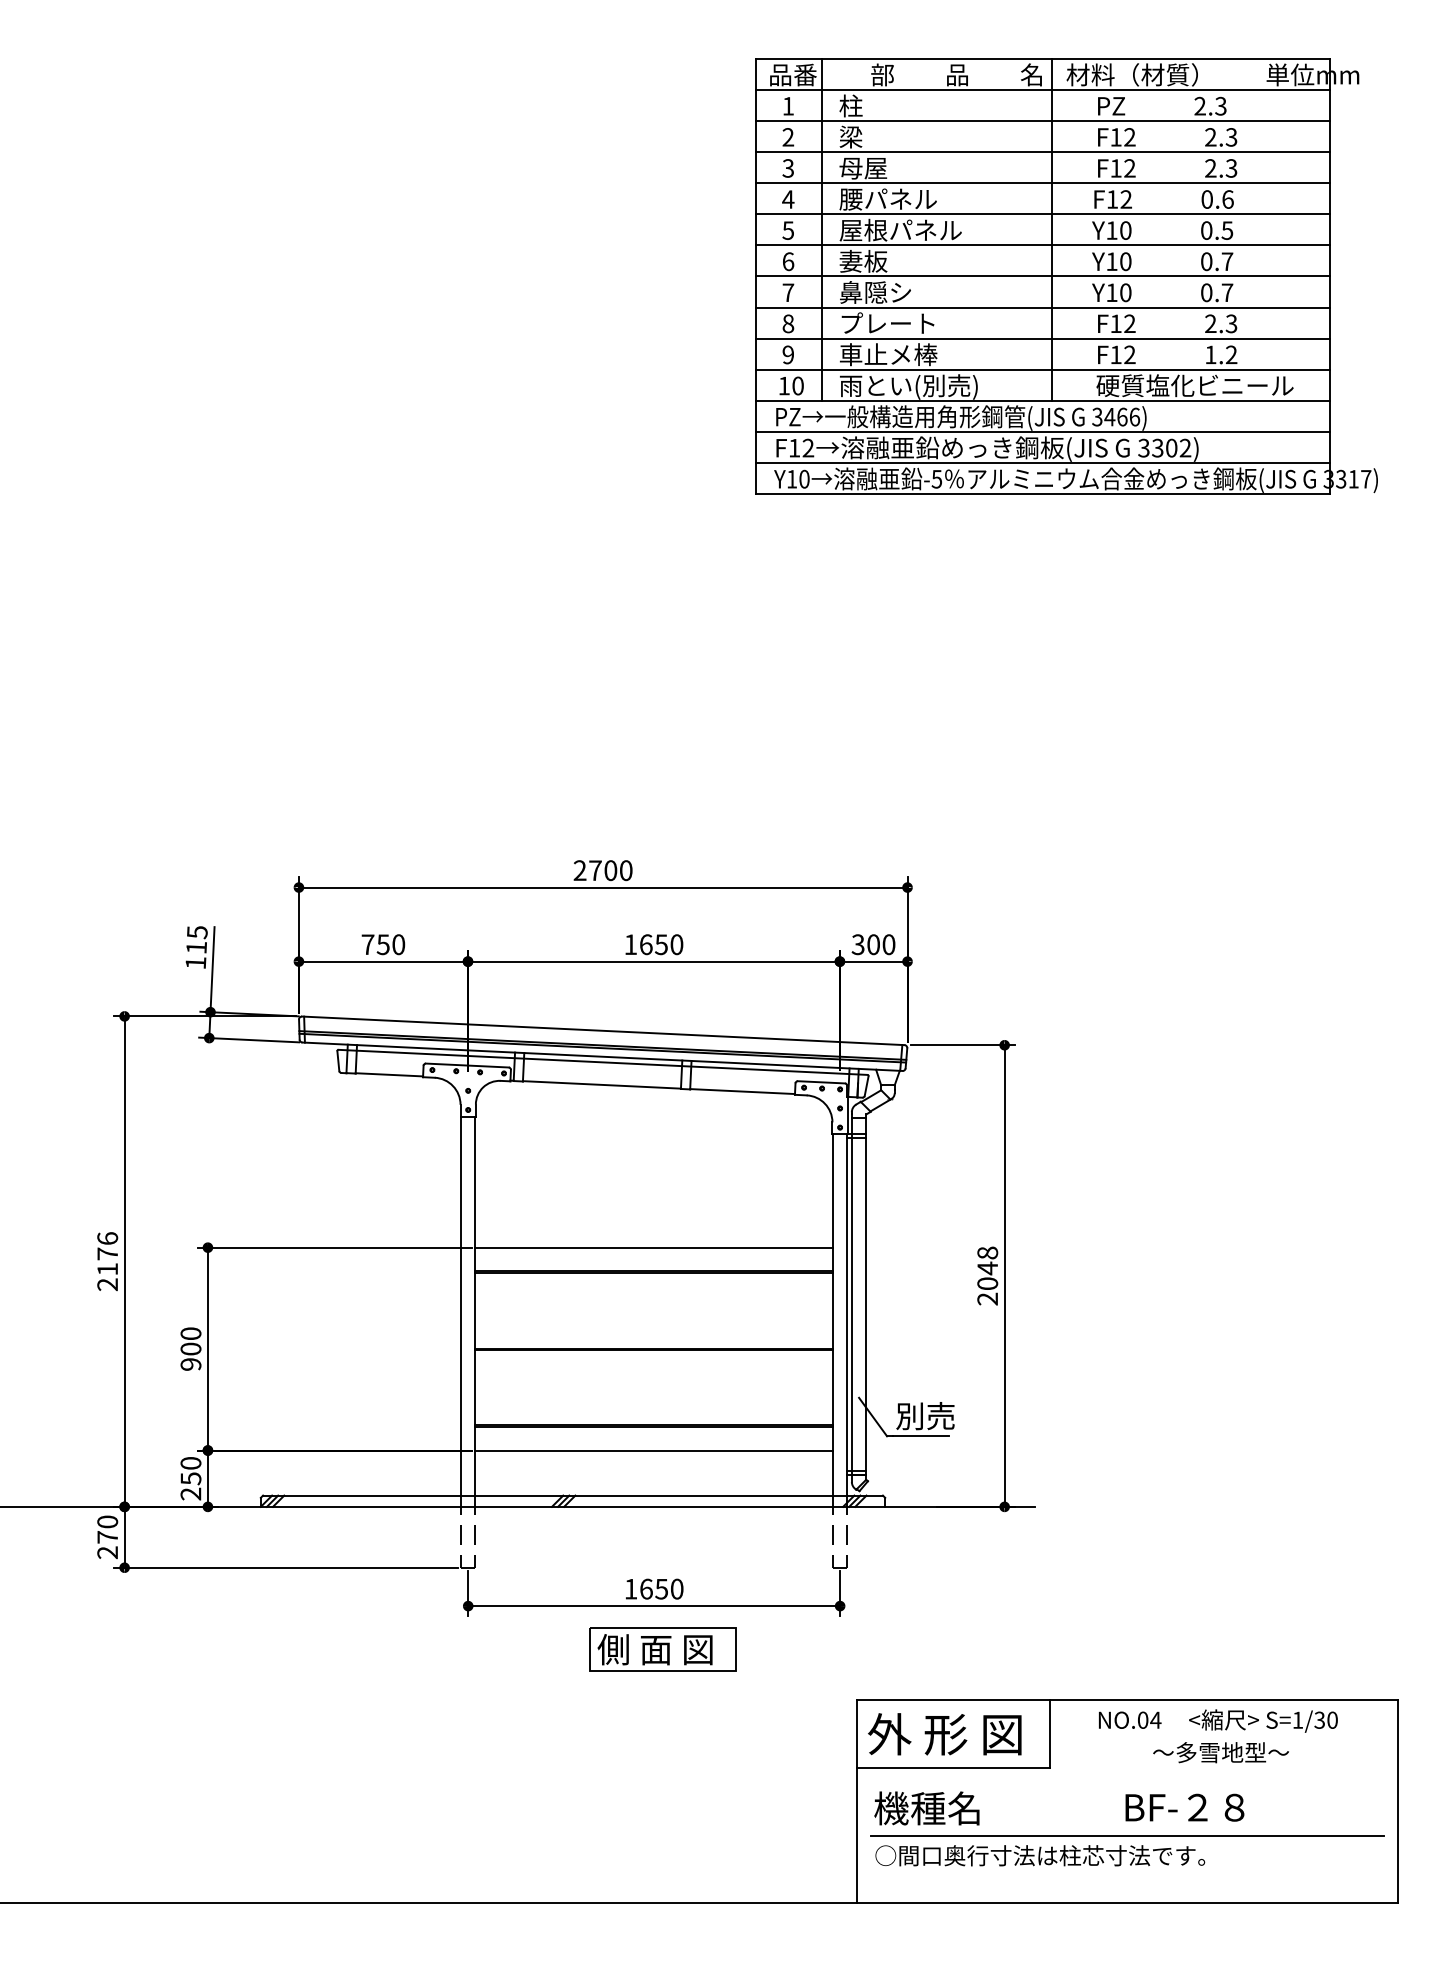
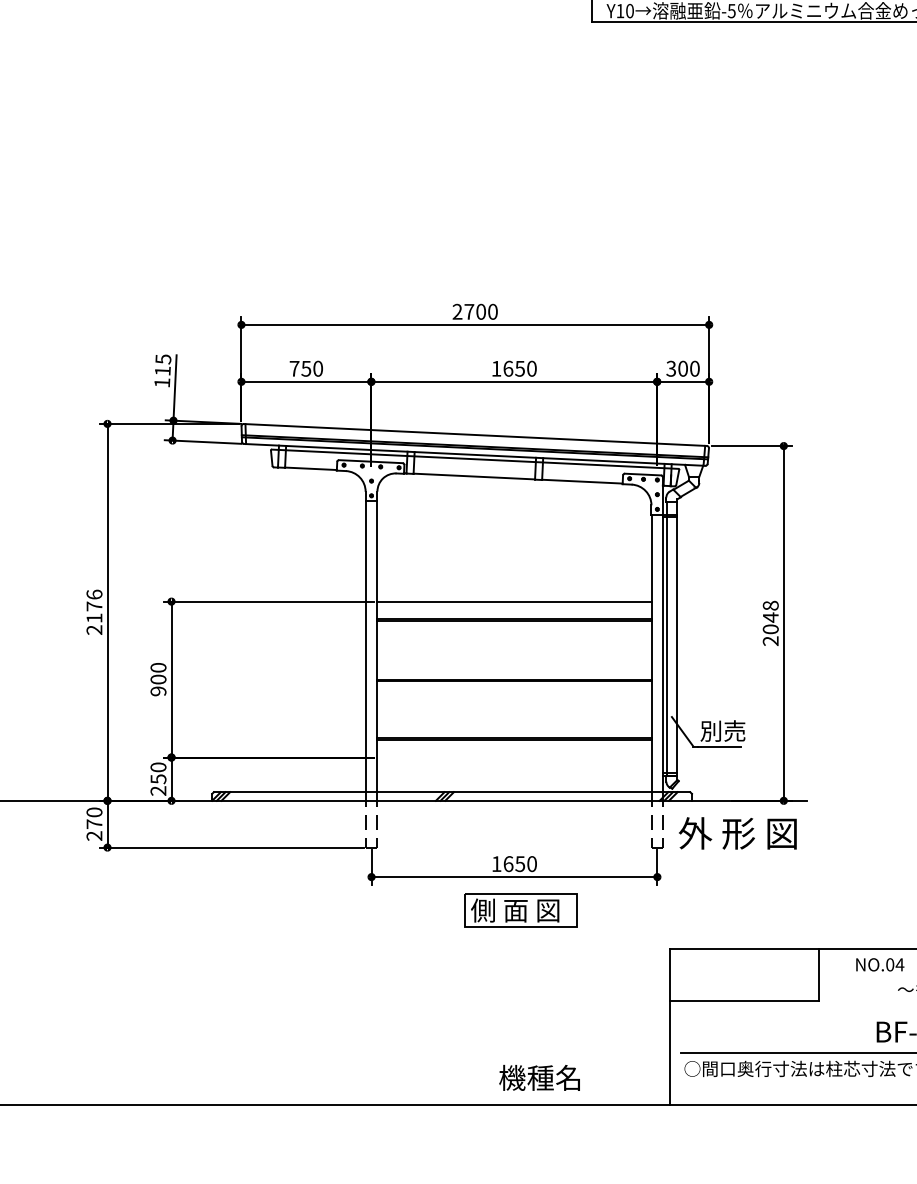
line: (653, 1450) -> (513, 757), removed
text: (944, 1734) -> (737, 833), moved
text: (926, 1808) -> (539, 1077), moved

